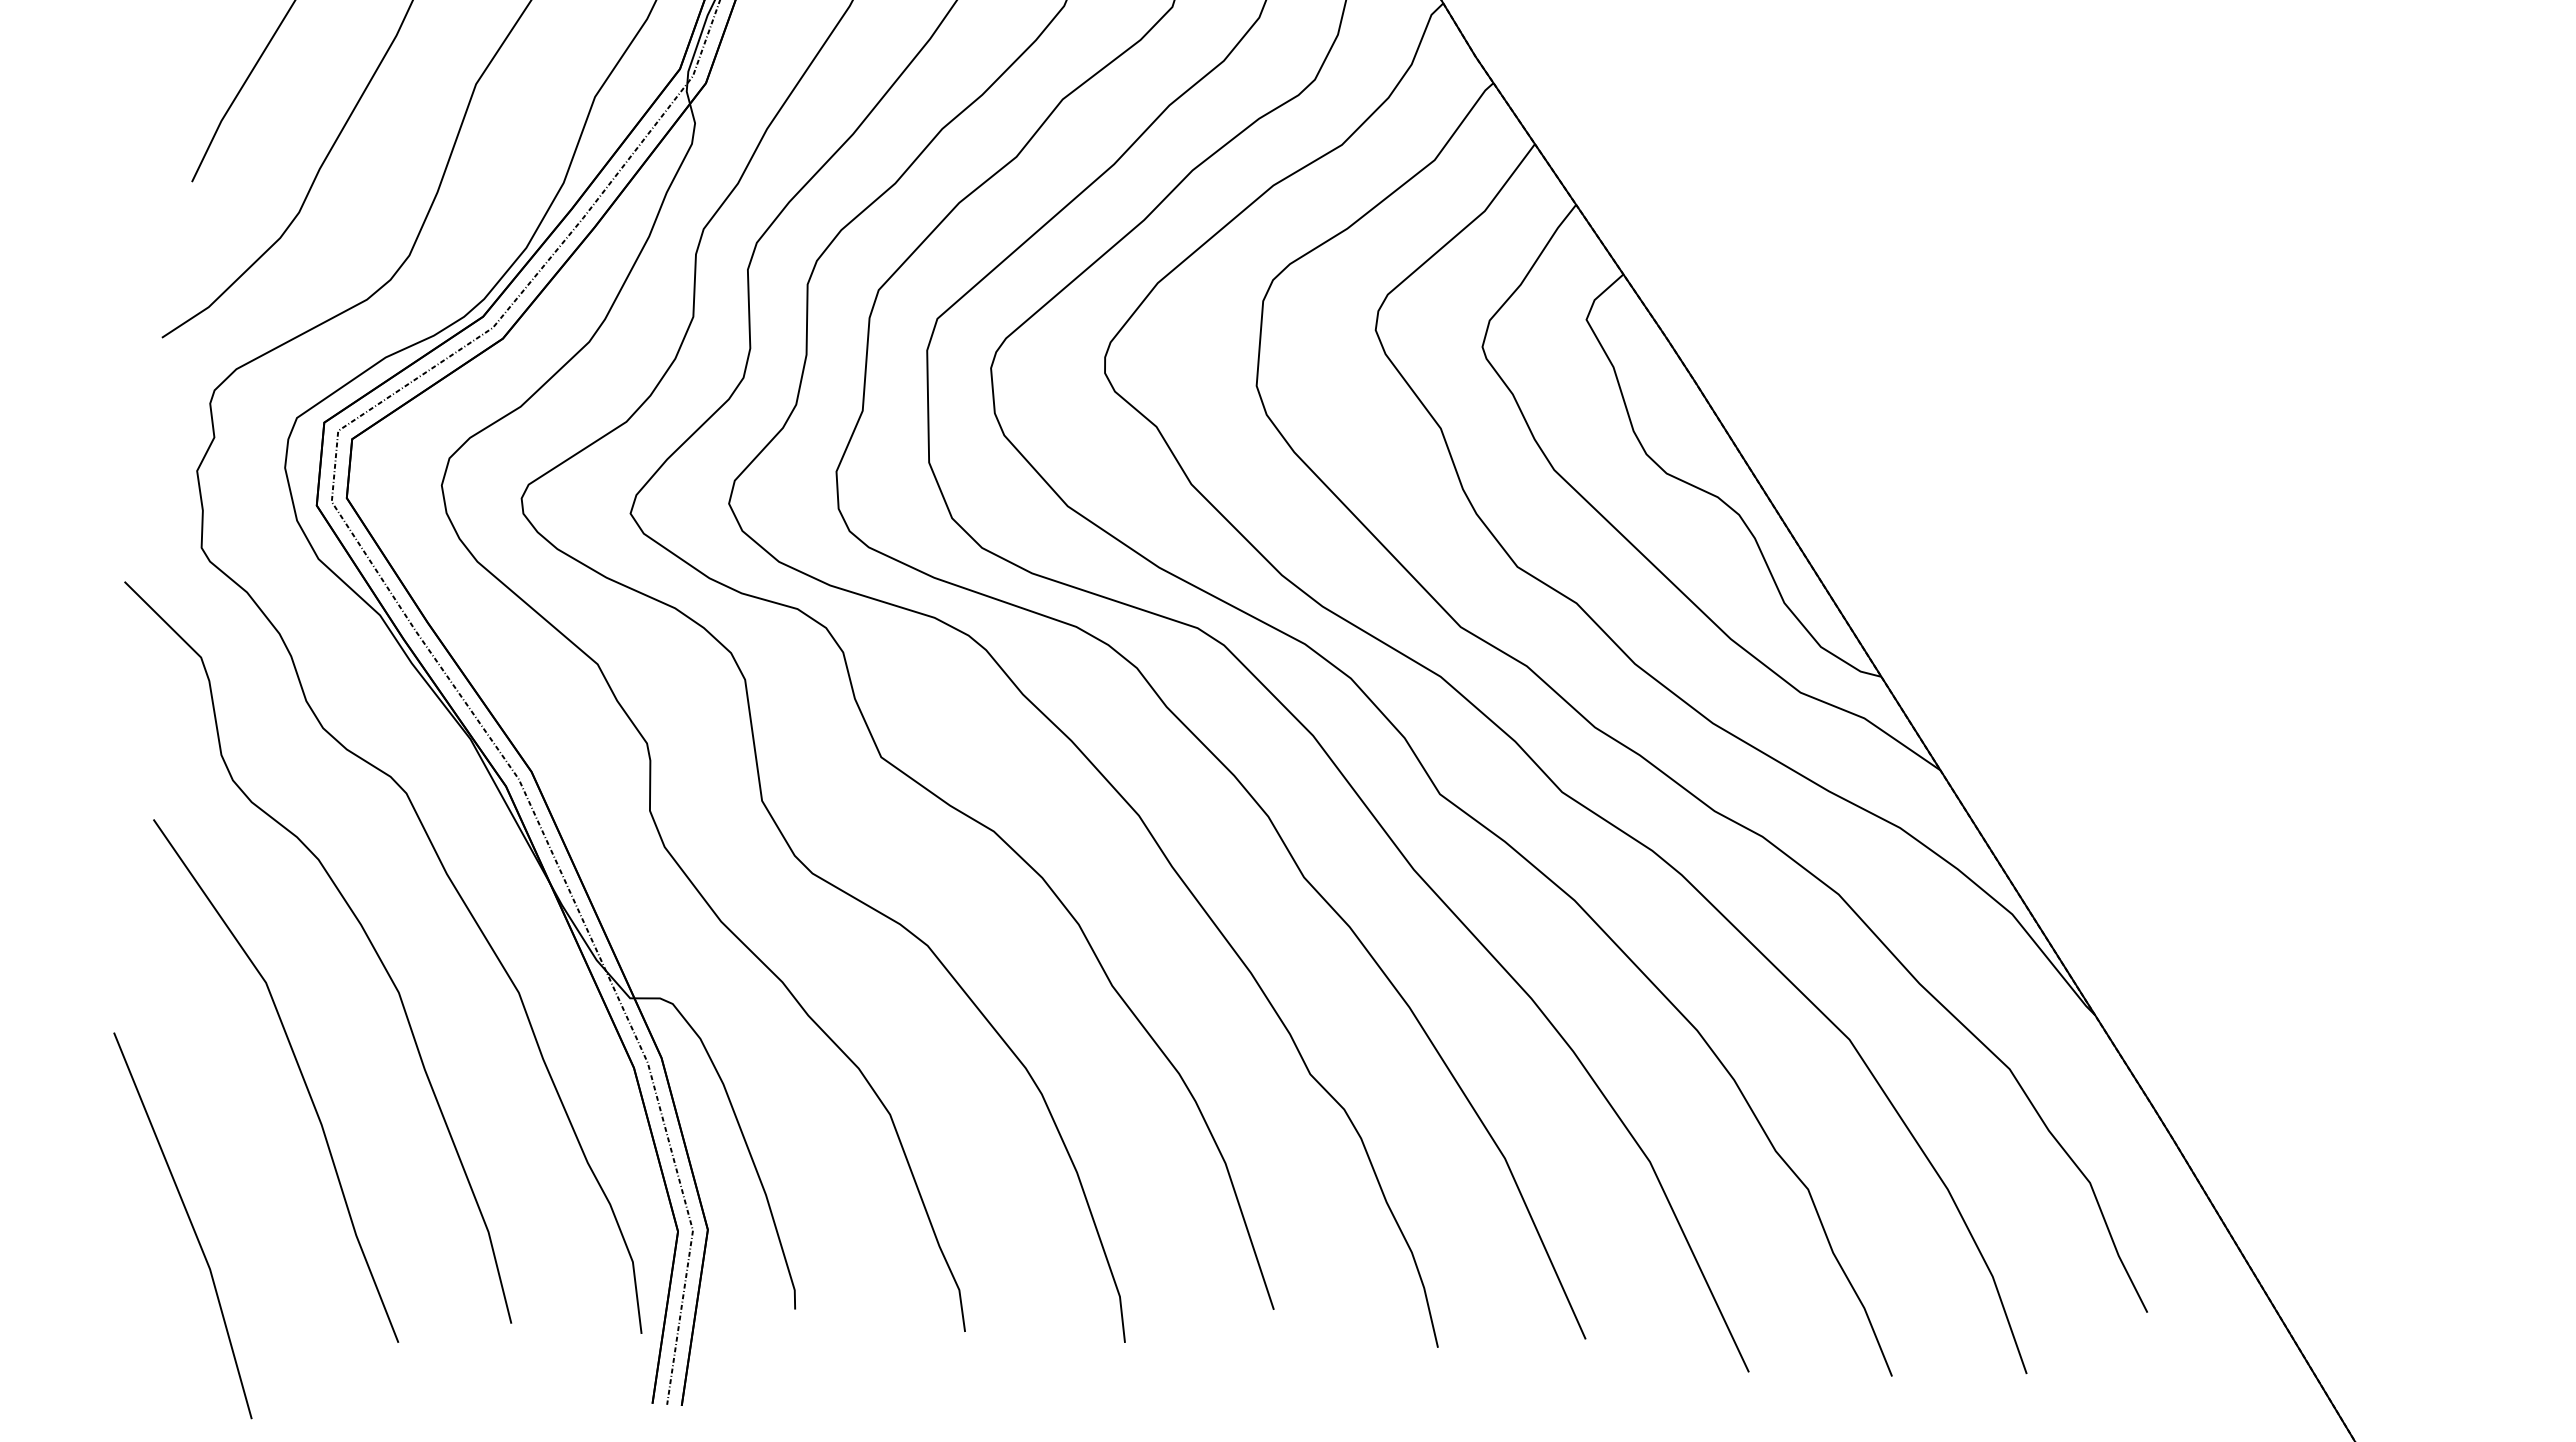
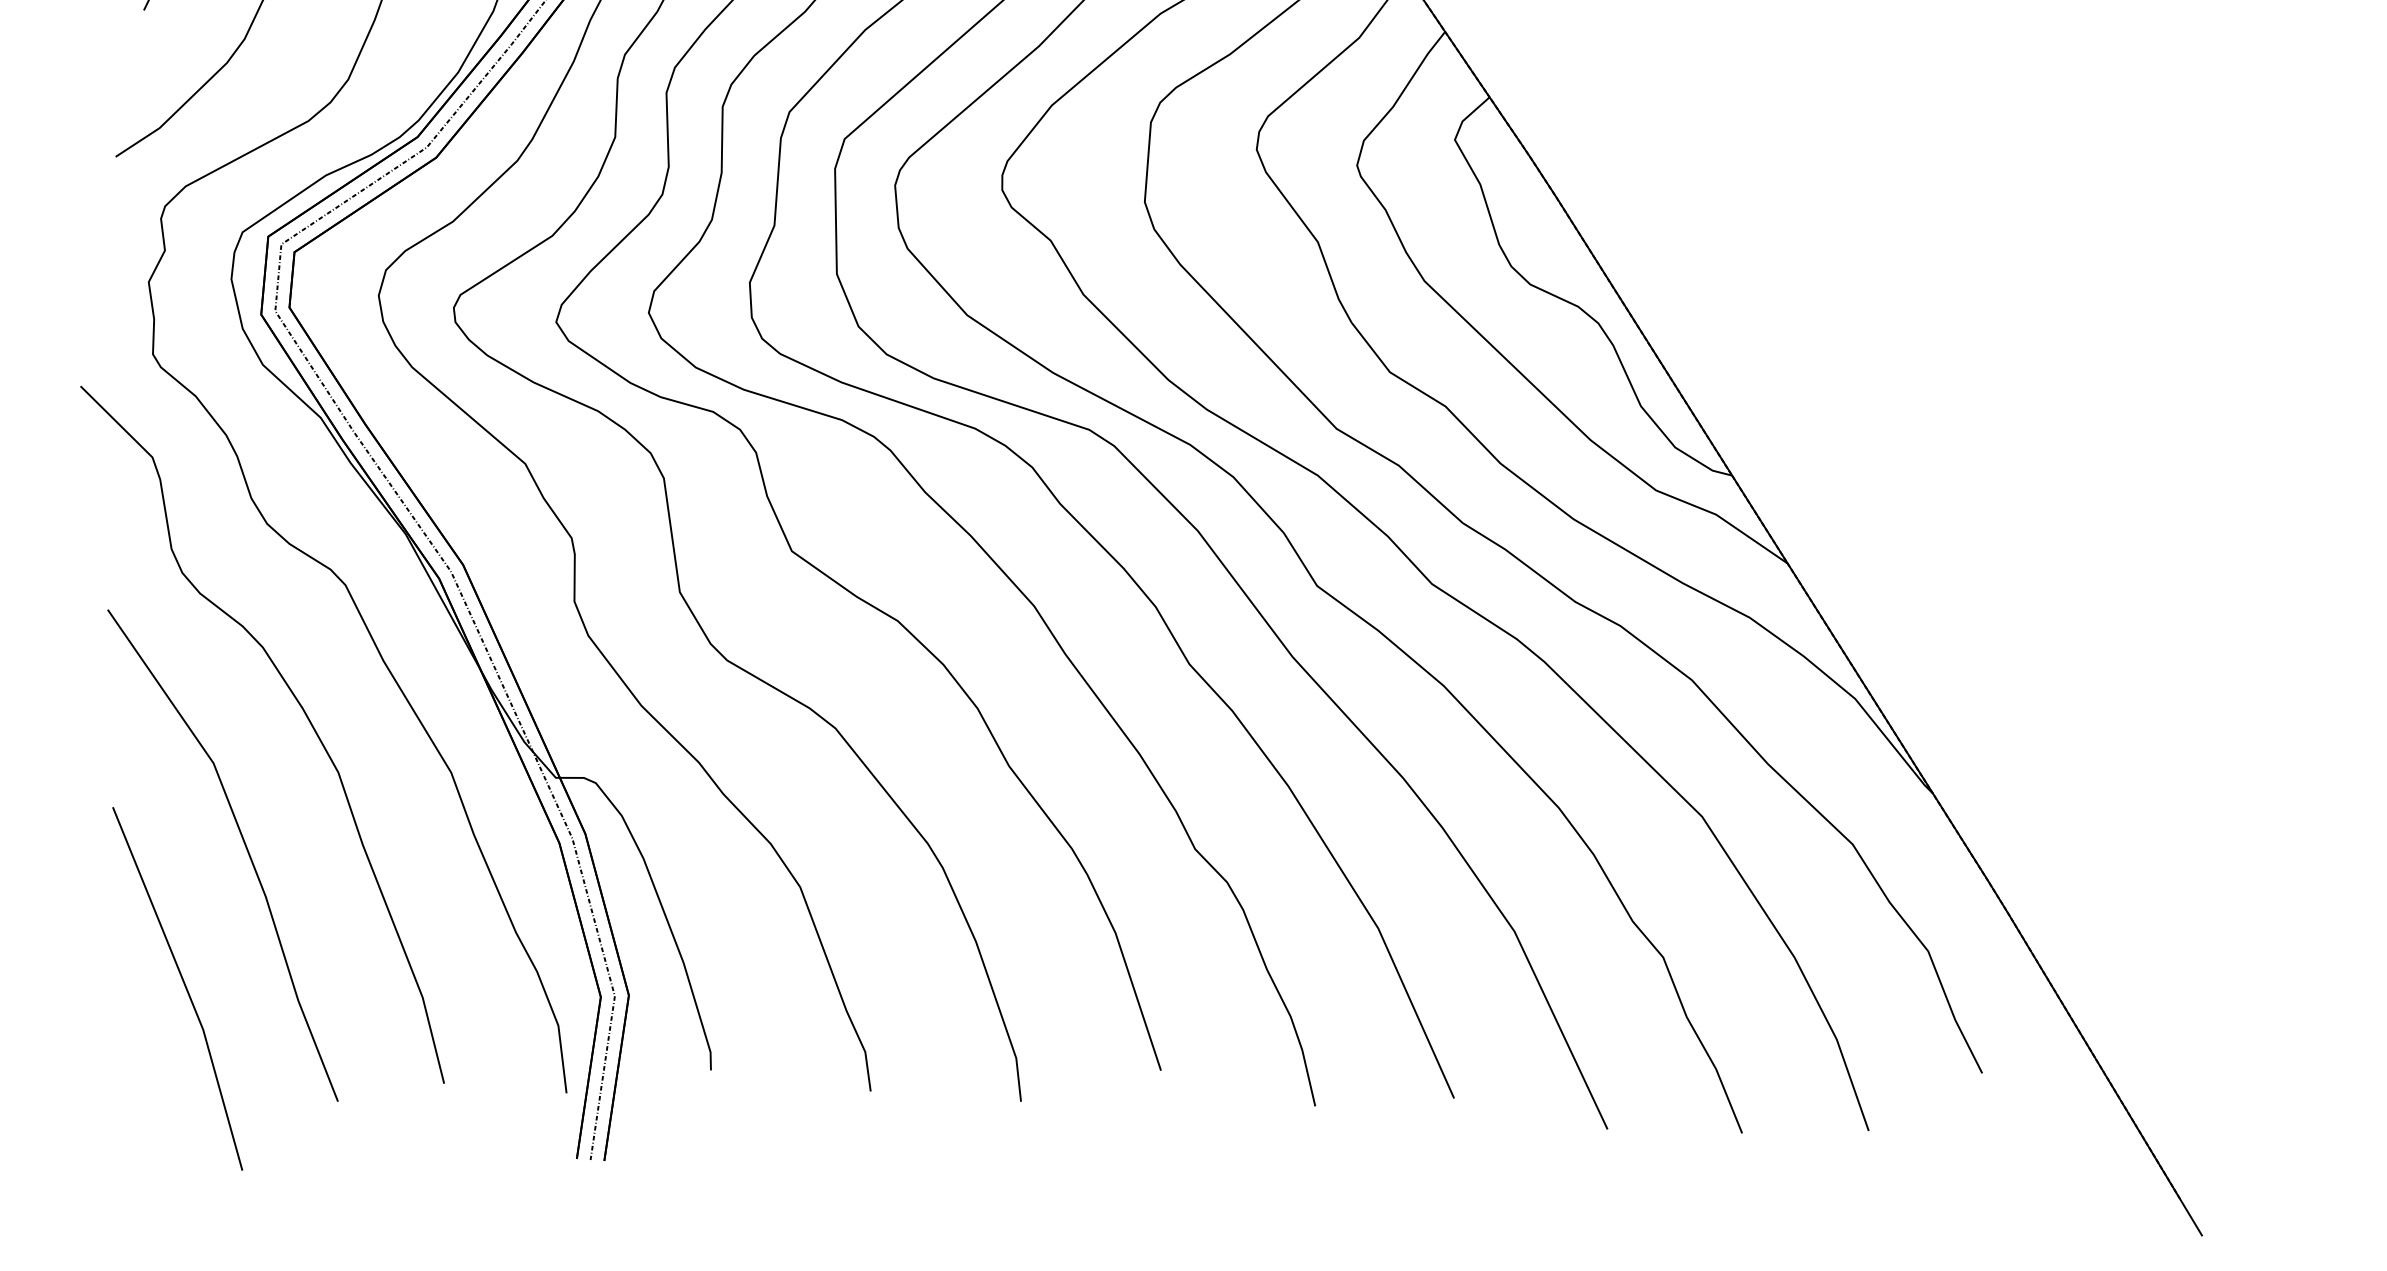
line: (189, 1221) -> (183, 984), moved

